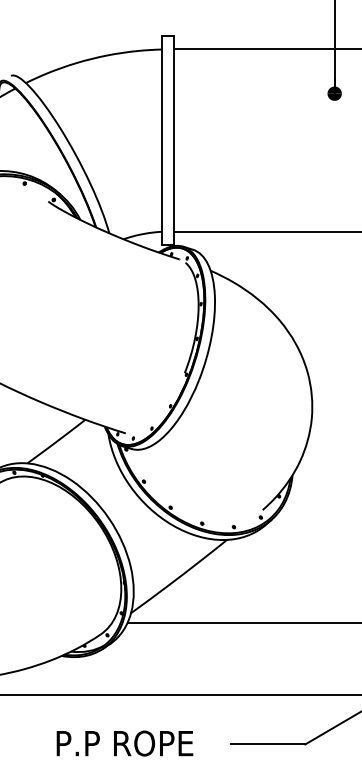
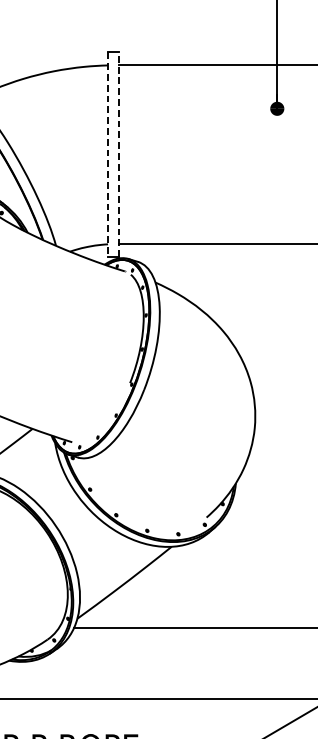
line: (173, 139) -> (119, 153), solid -> dashed
line: (162, 140) -> (108, 154), solid -> dashed

